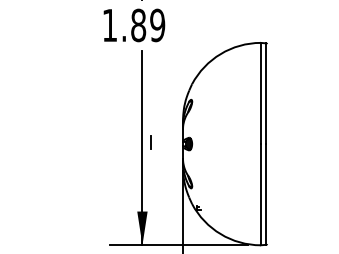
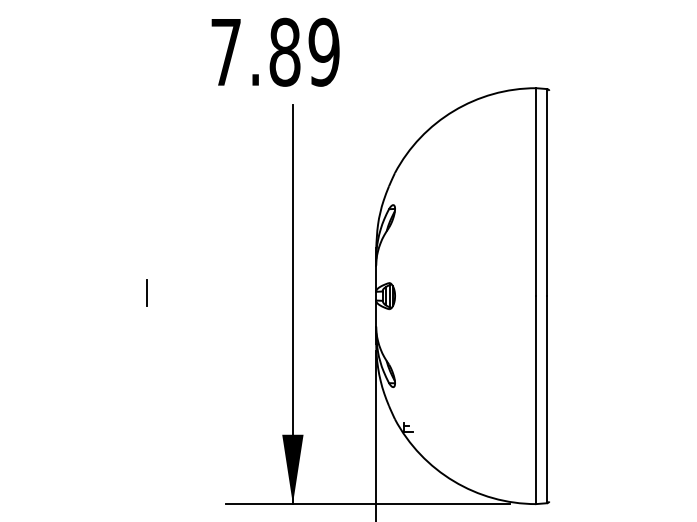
text: (109, 25) -> (225, 52), 1.89 -> 7.89
line: (150, 142) -> (147, 292), moved

